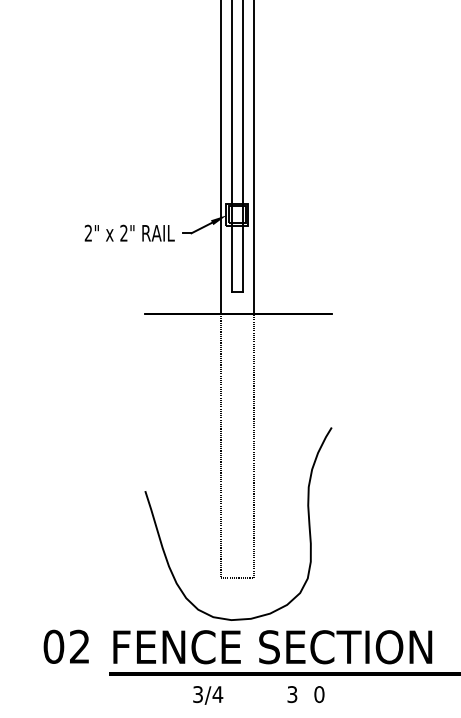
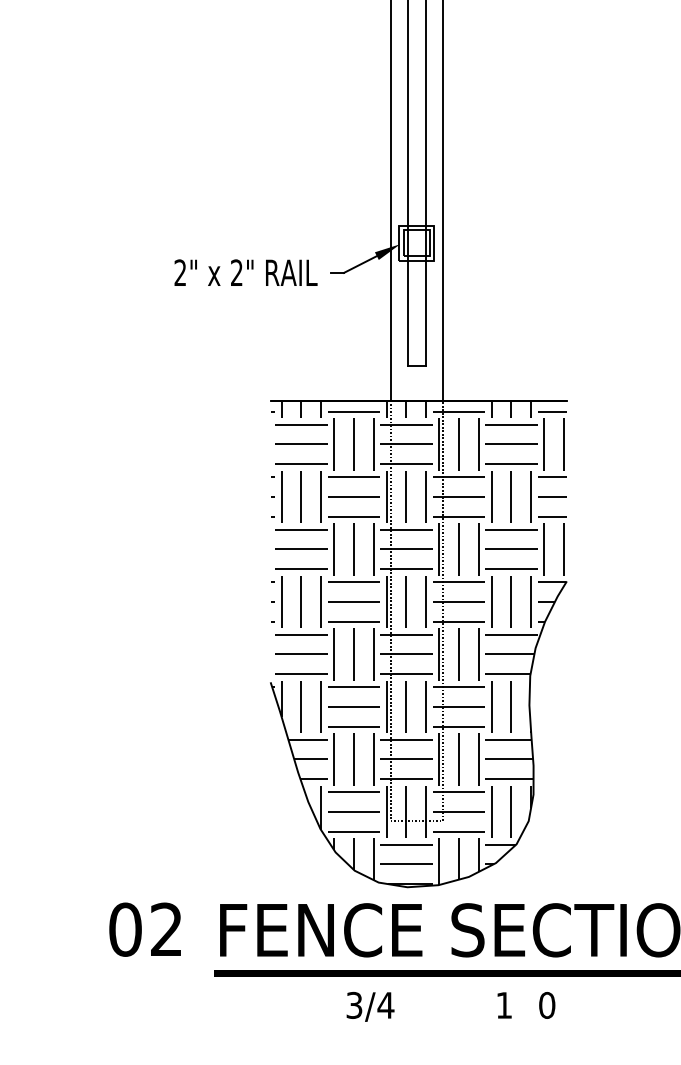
hatch: (238, 465) -> (418, 641), added
text: (292, 694) -> (504, 1005), 3 -> 1

